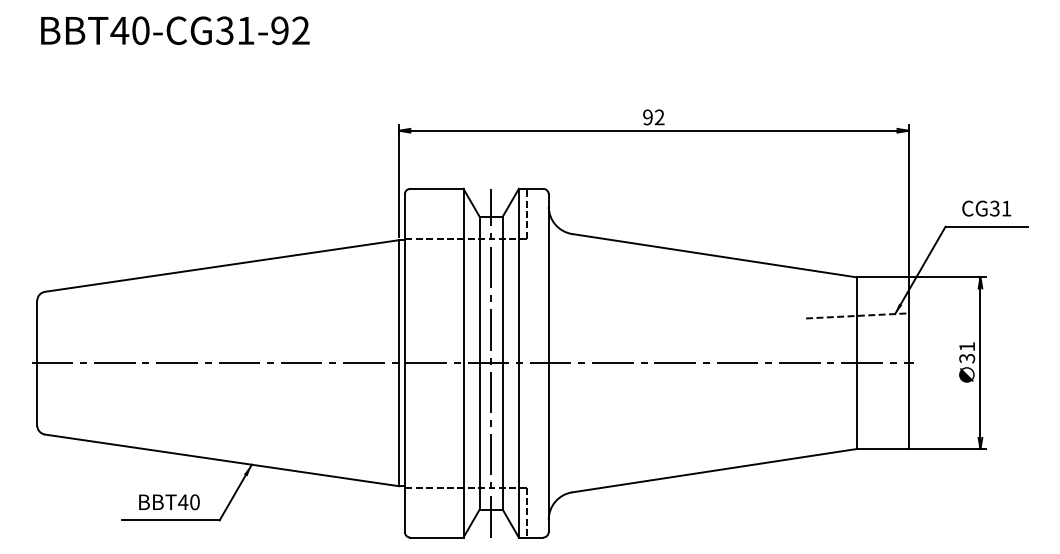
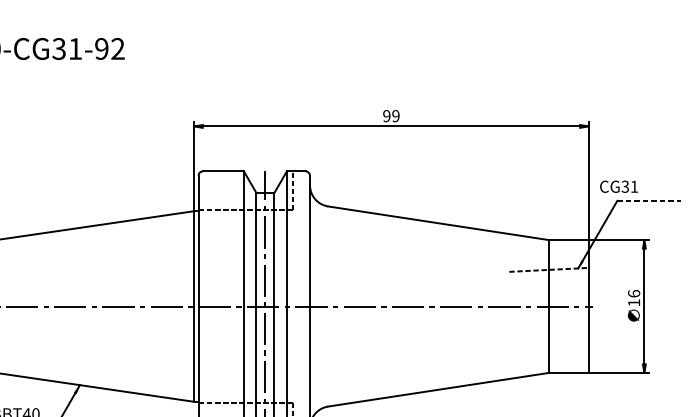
text: (659, 117) -> (395, 116), 92 -> 99
text: (986, 208) -> (618, 186), moved
line: (987, 226) -> (649, 200), solid -> dashed
text: (967, 352) -> (634, 298), 31 -> 16

